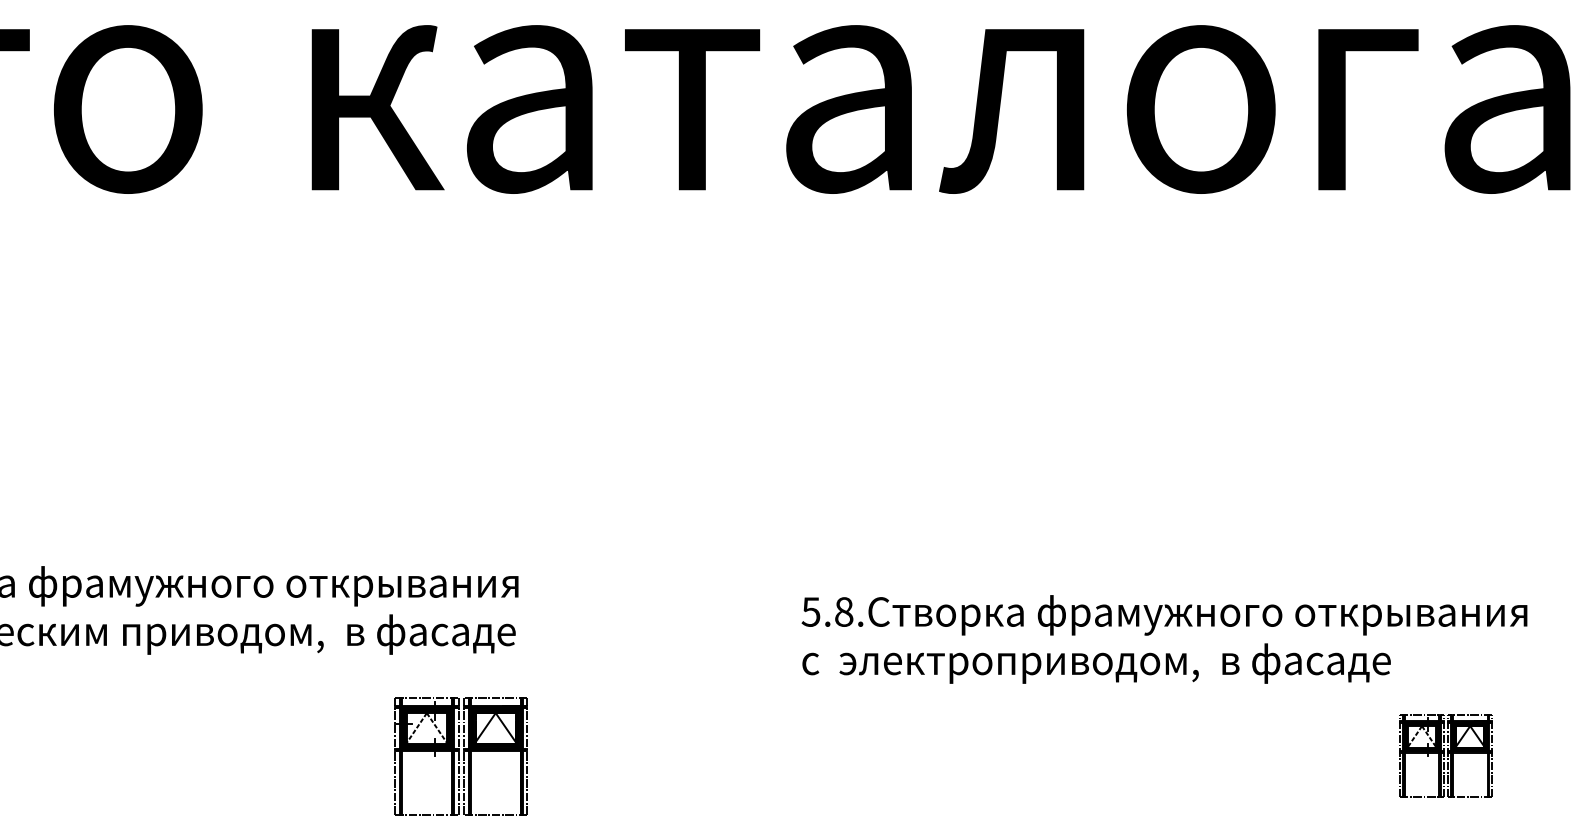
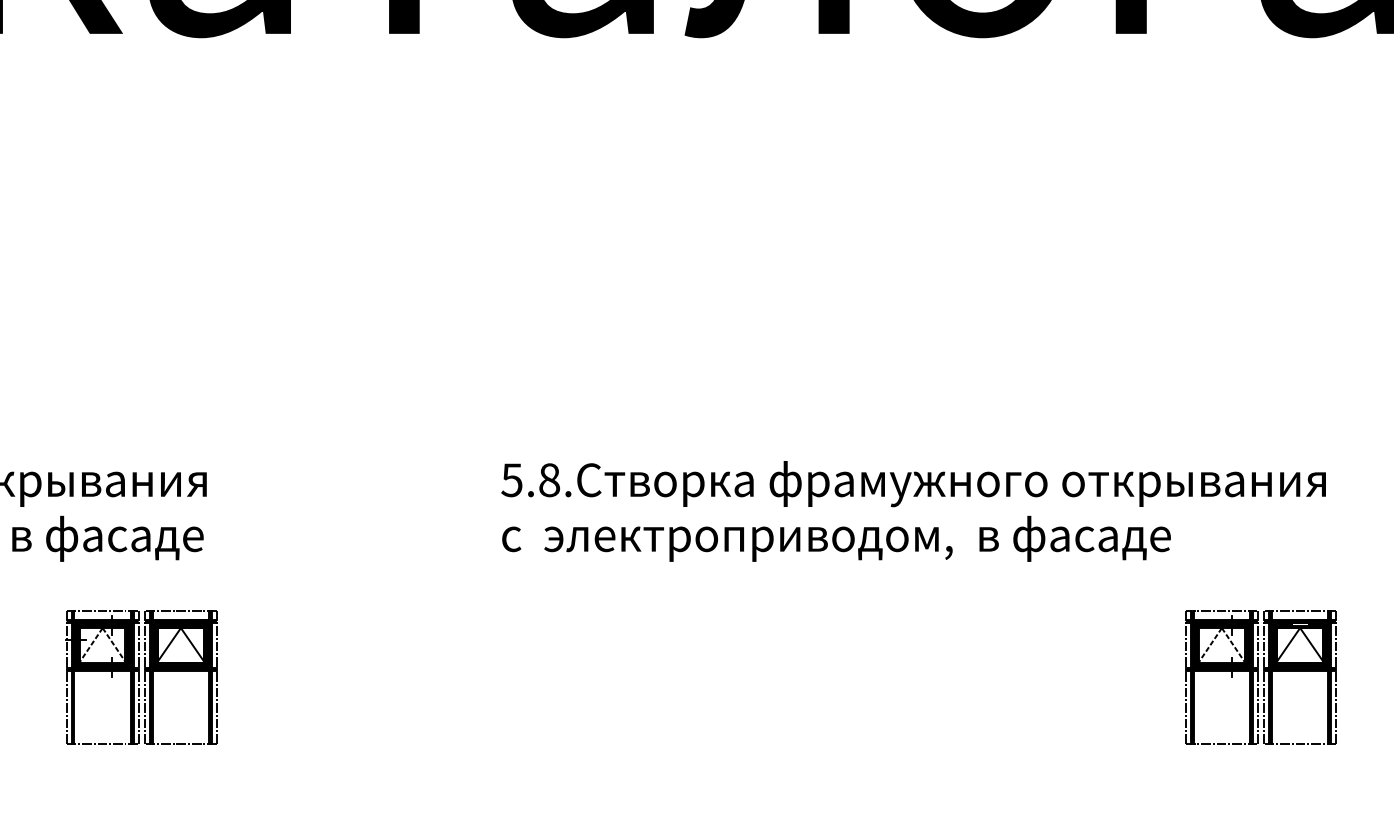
text: (1164, 639) -> (913, 511), moved
part: (1445, 756) -> (1260, 677), size x1.43

